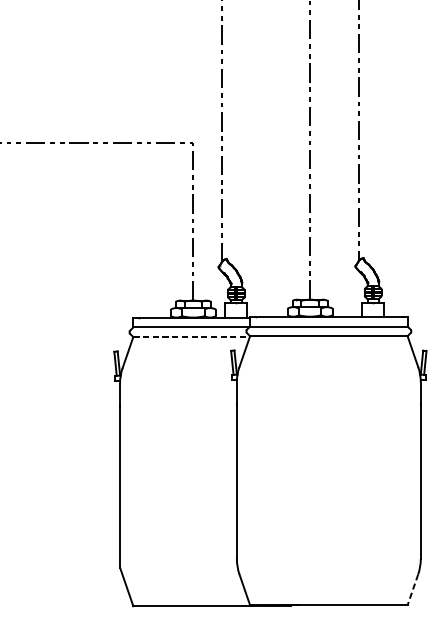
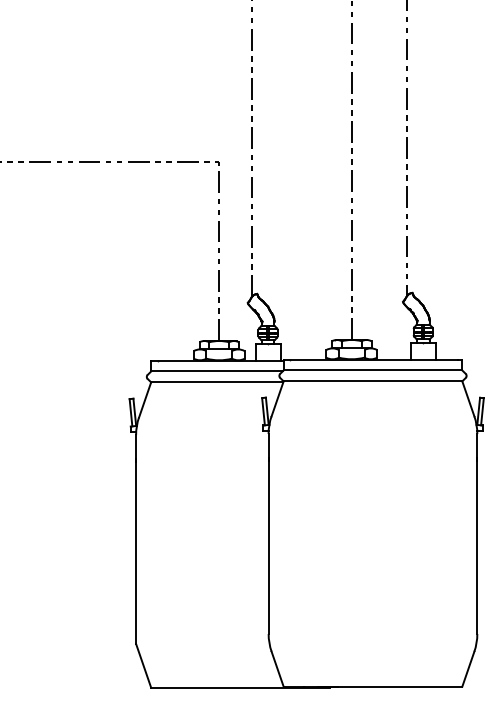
line: (191, 337) -> (217, 382), dashed -> solid
line: (413, 590) -> (468, 669), dashed -> solid

